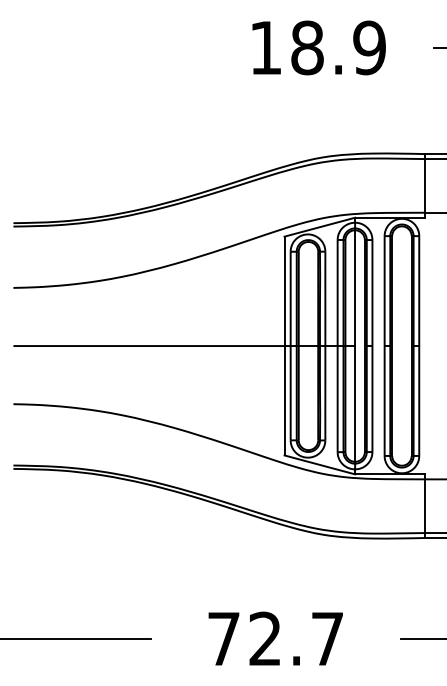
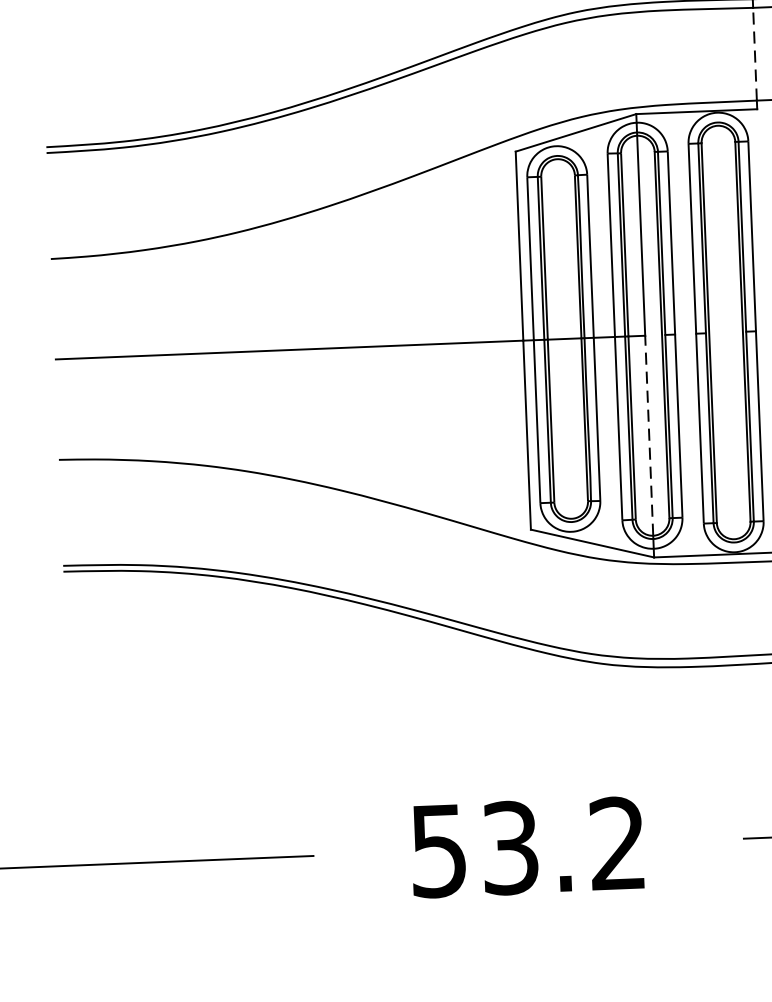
line: (425, 185) -> (755, 53), solid -> dashed
line: (355, 403) -> (649, 434), solid -> dashed
text: (275, 638) -> (527, 846), 72.7 -> 53.2

